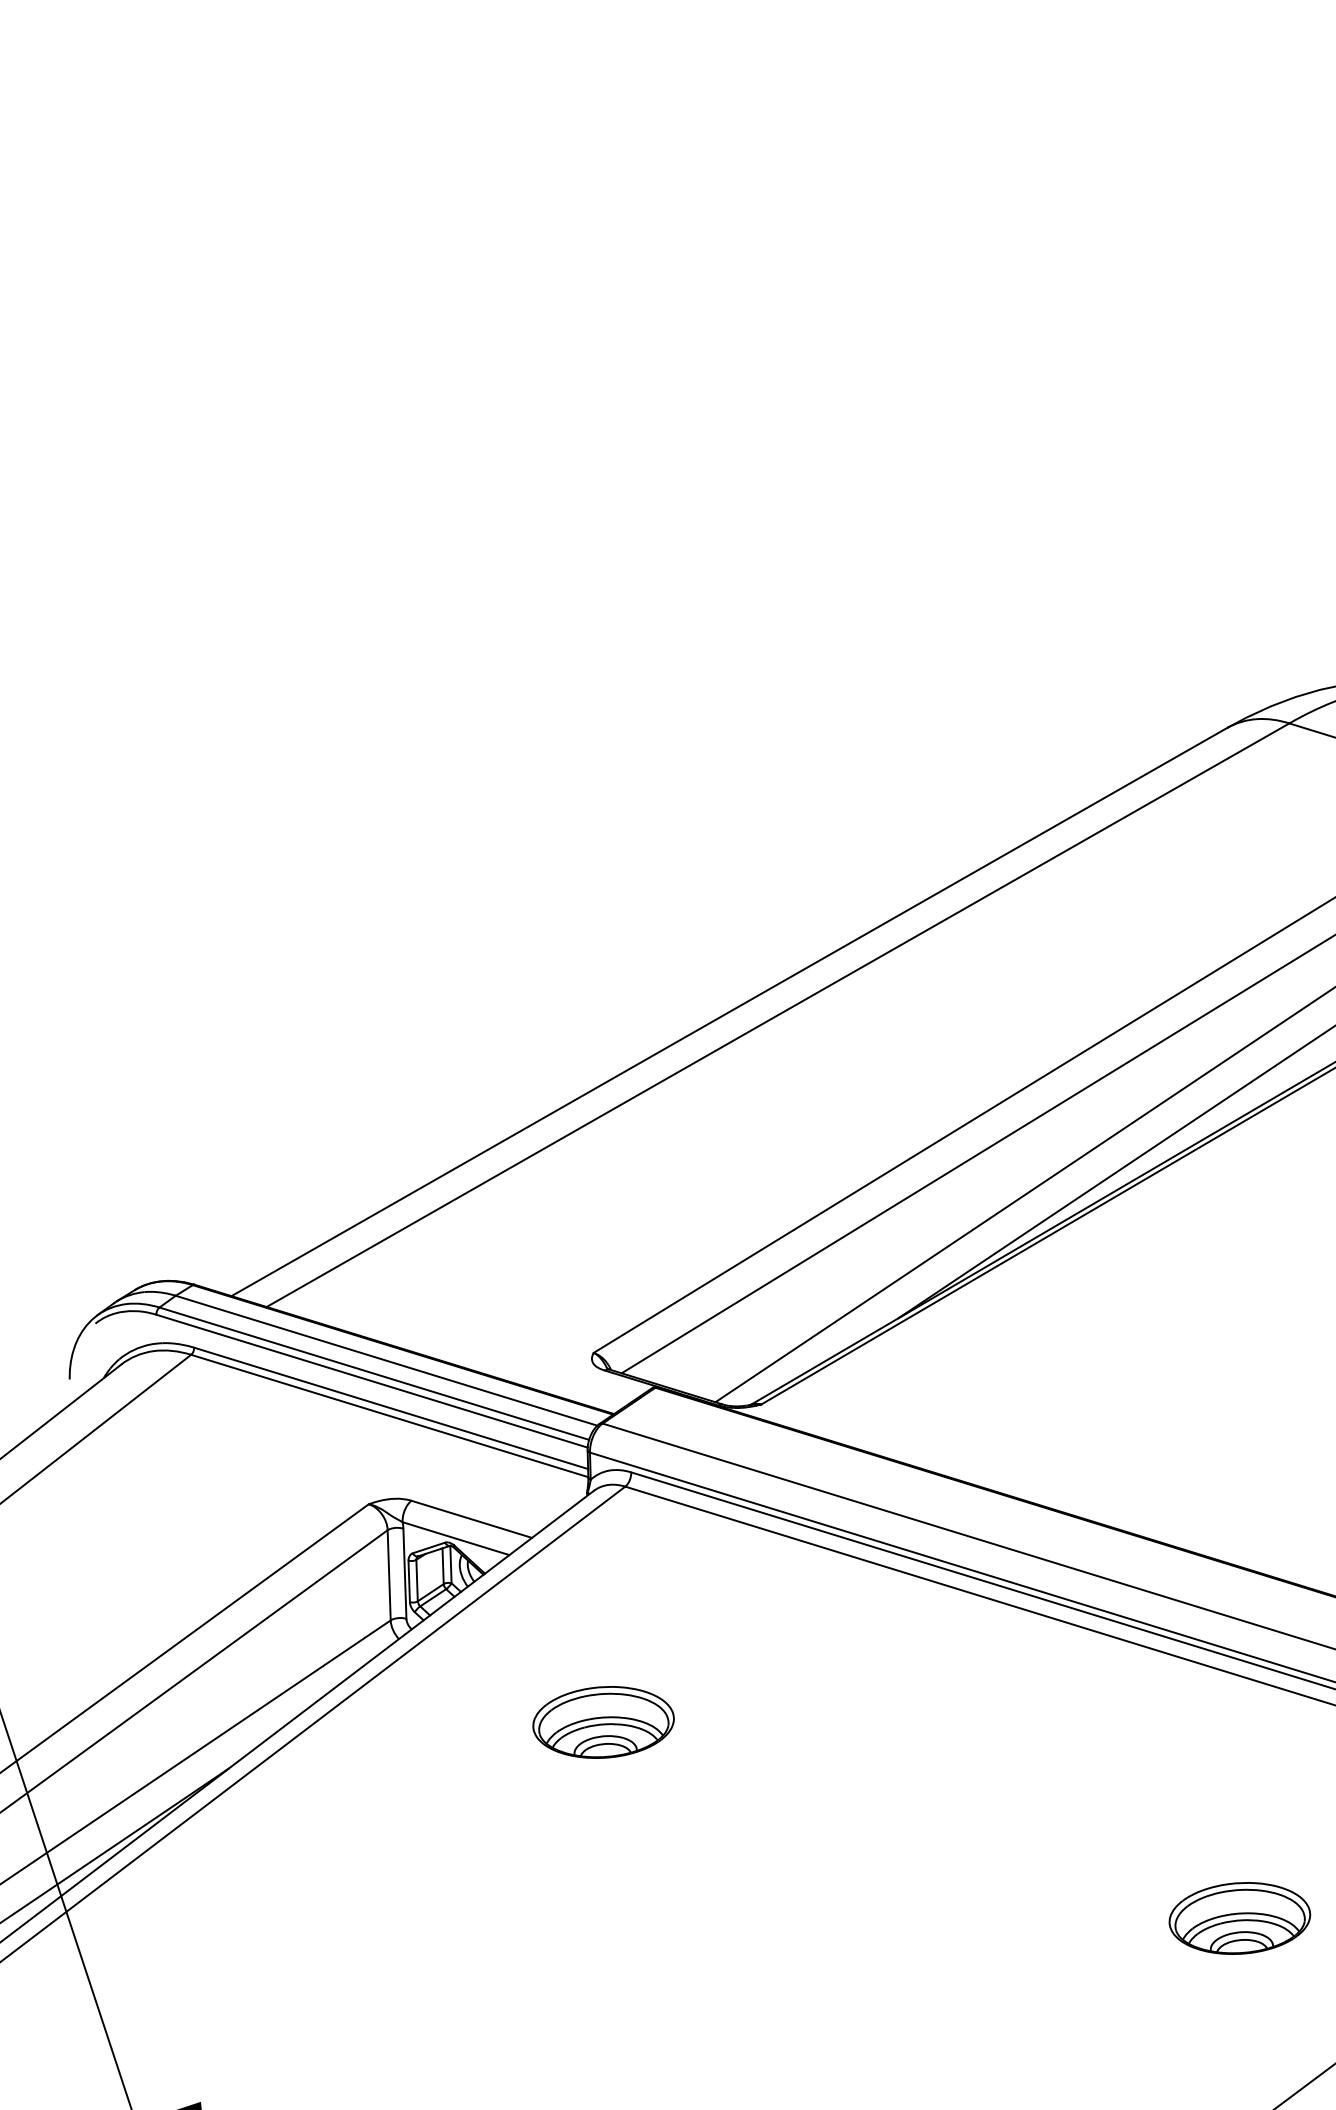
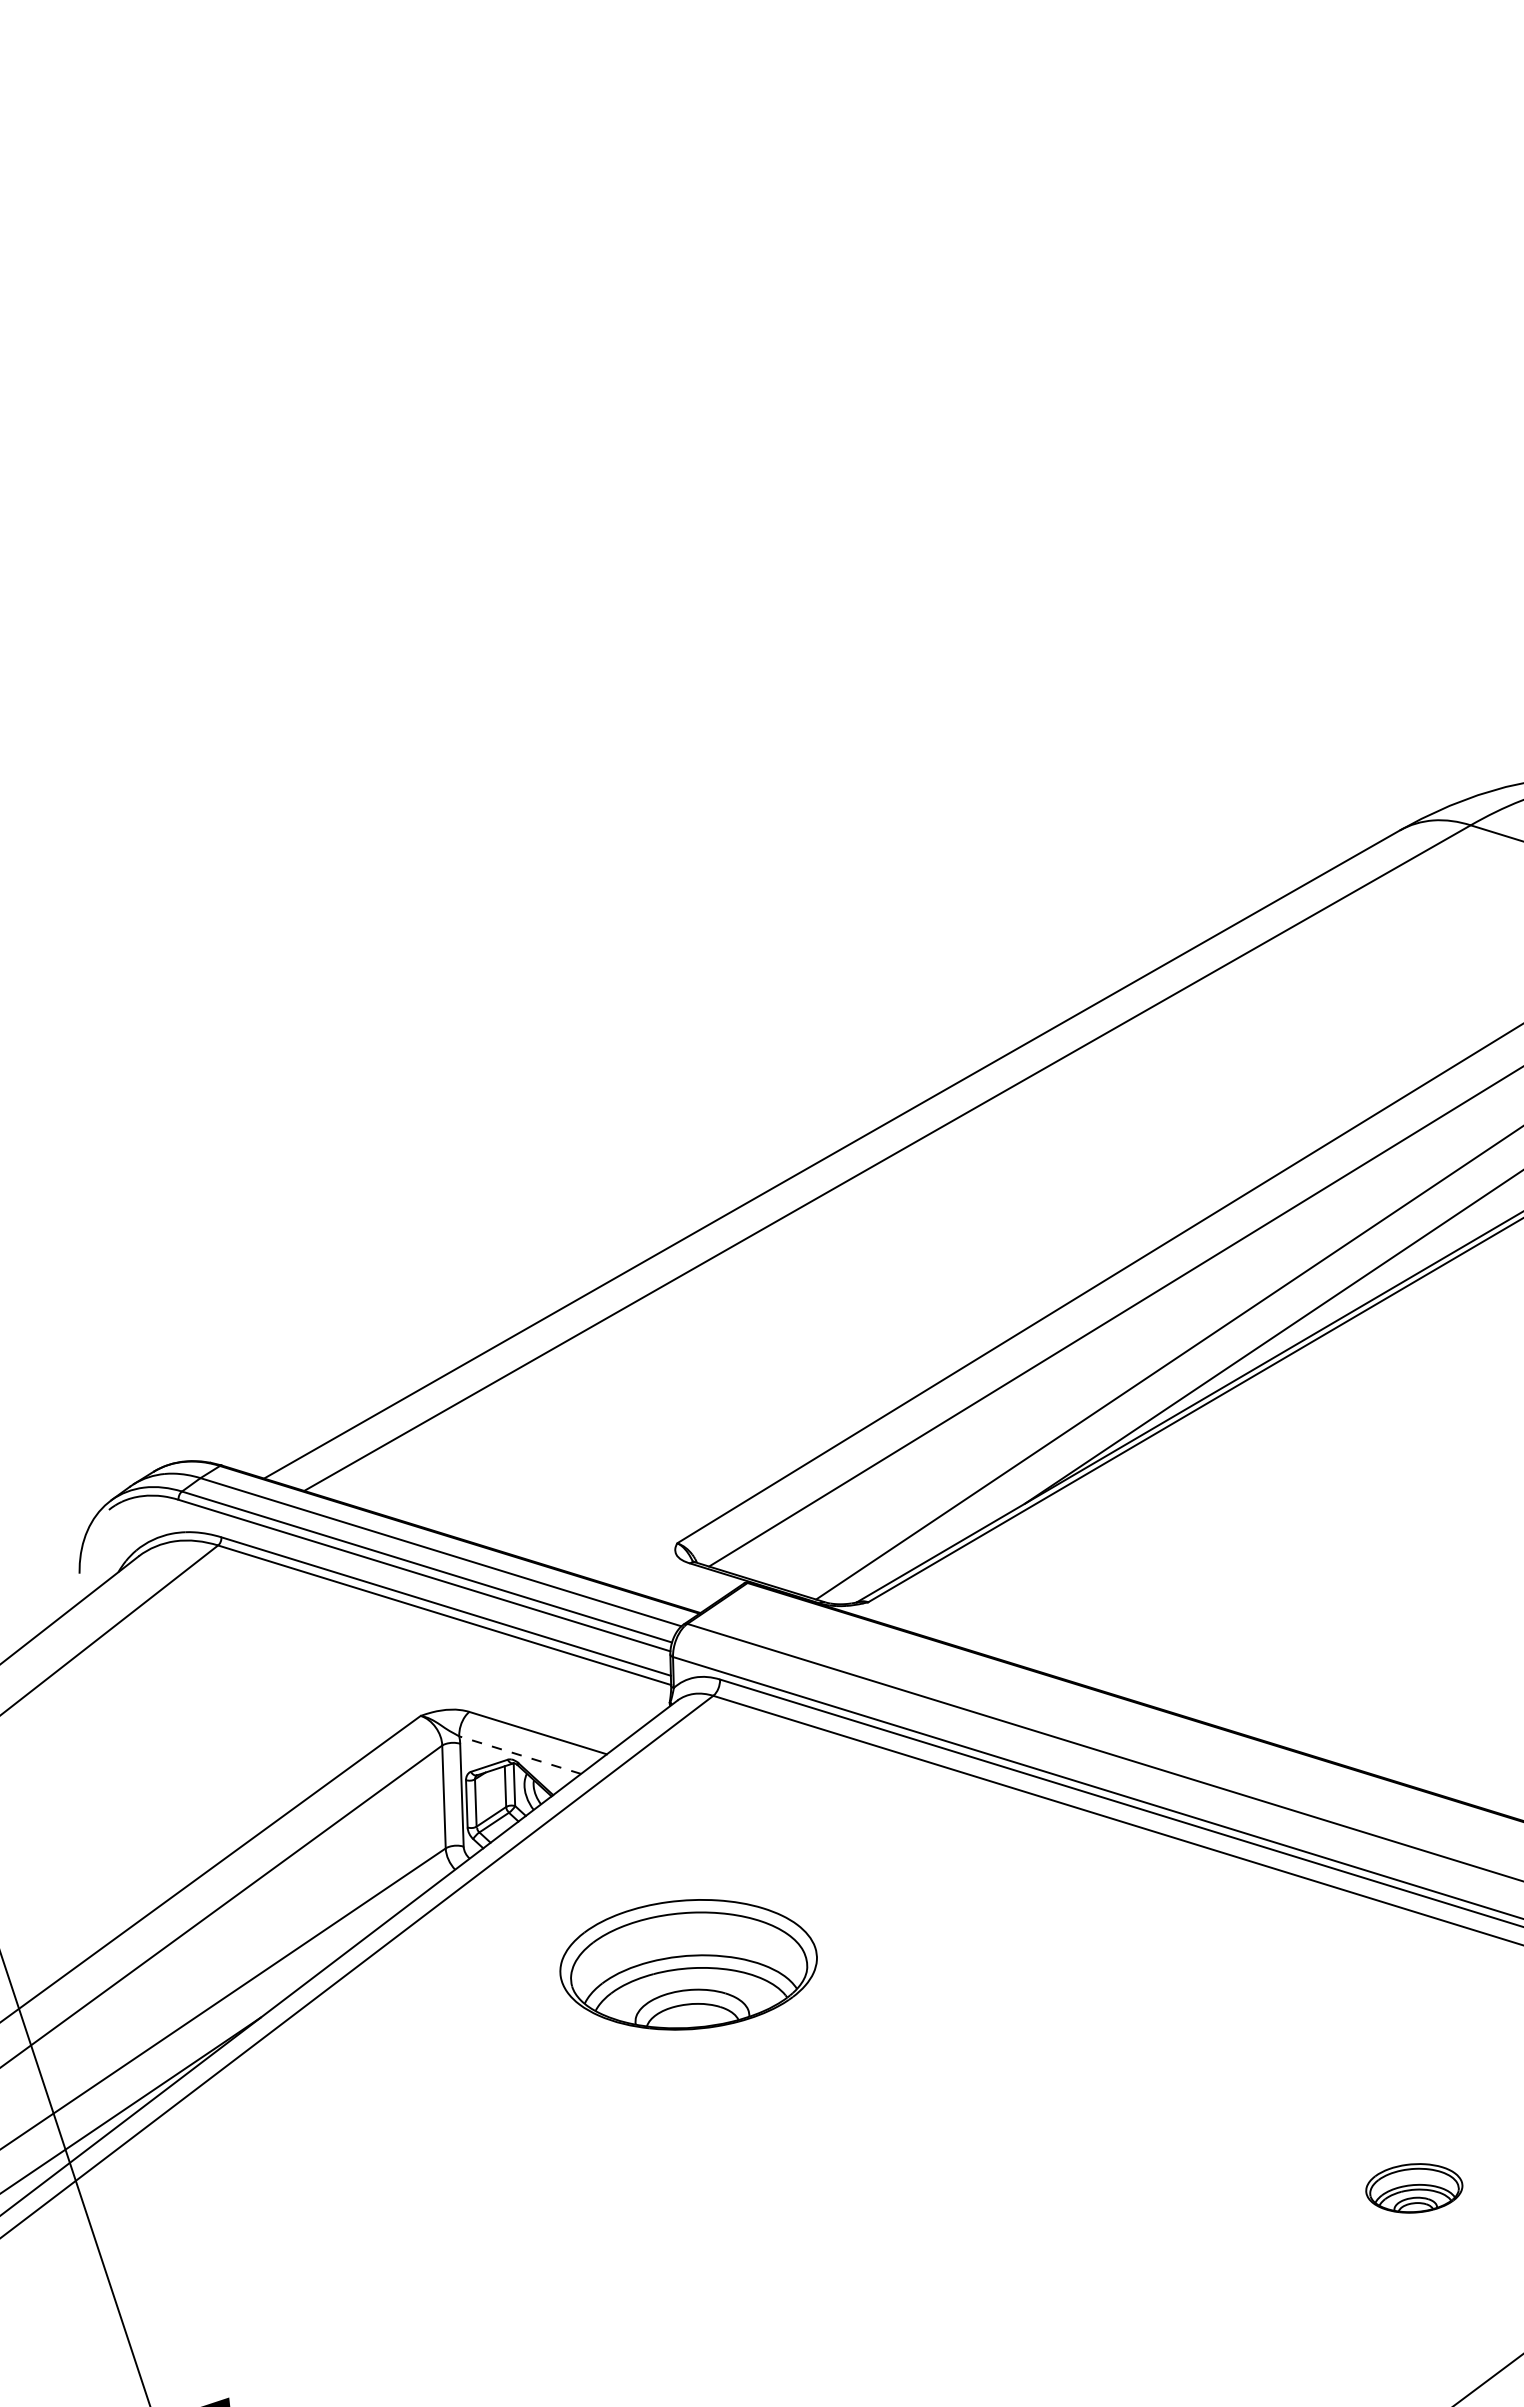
line: (455, 1538) -> (519, 1754), solid -> dashed
part: (603, 1722) -> (688, 1964), size x1.6
part: (1239, 1918) -> (1413, 2188), size x0.6

